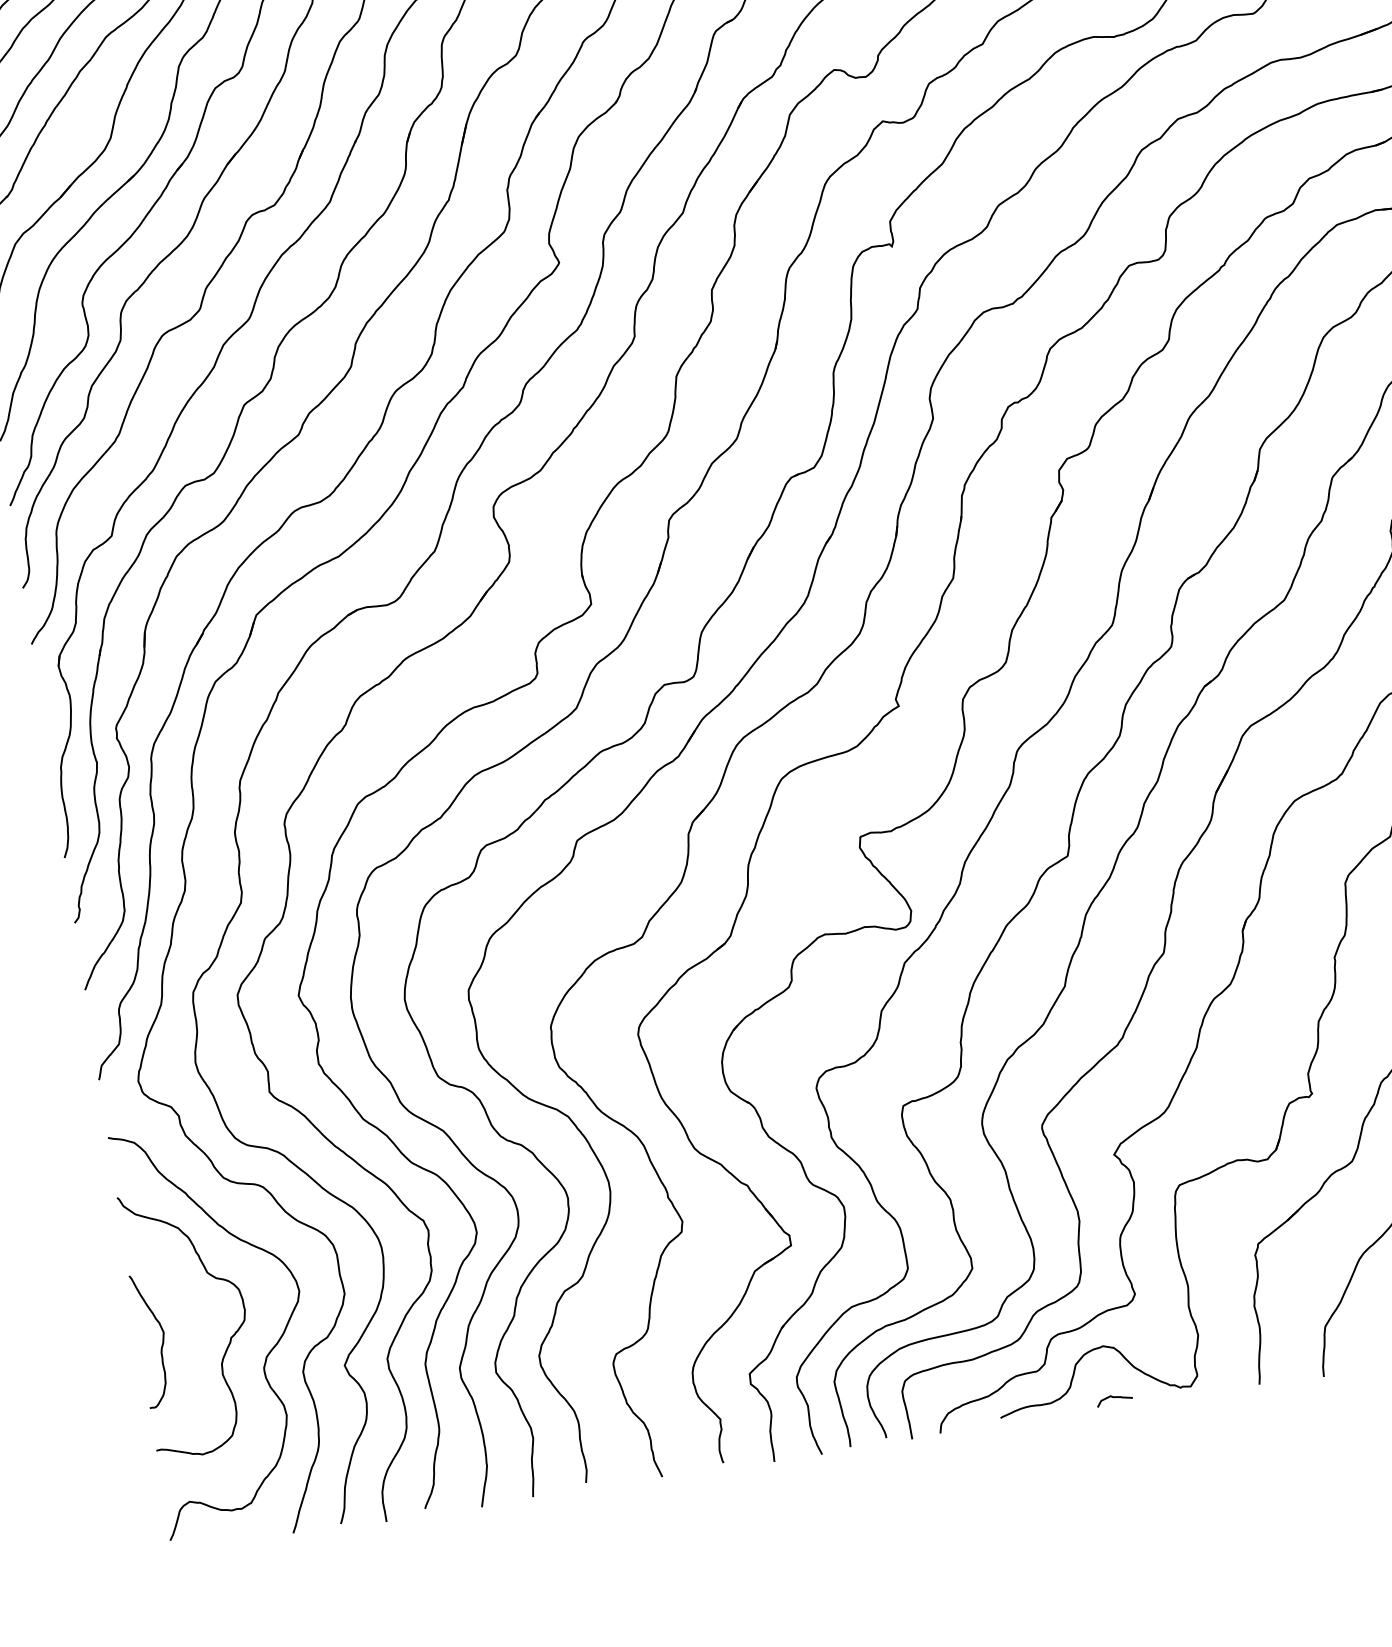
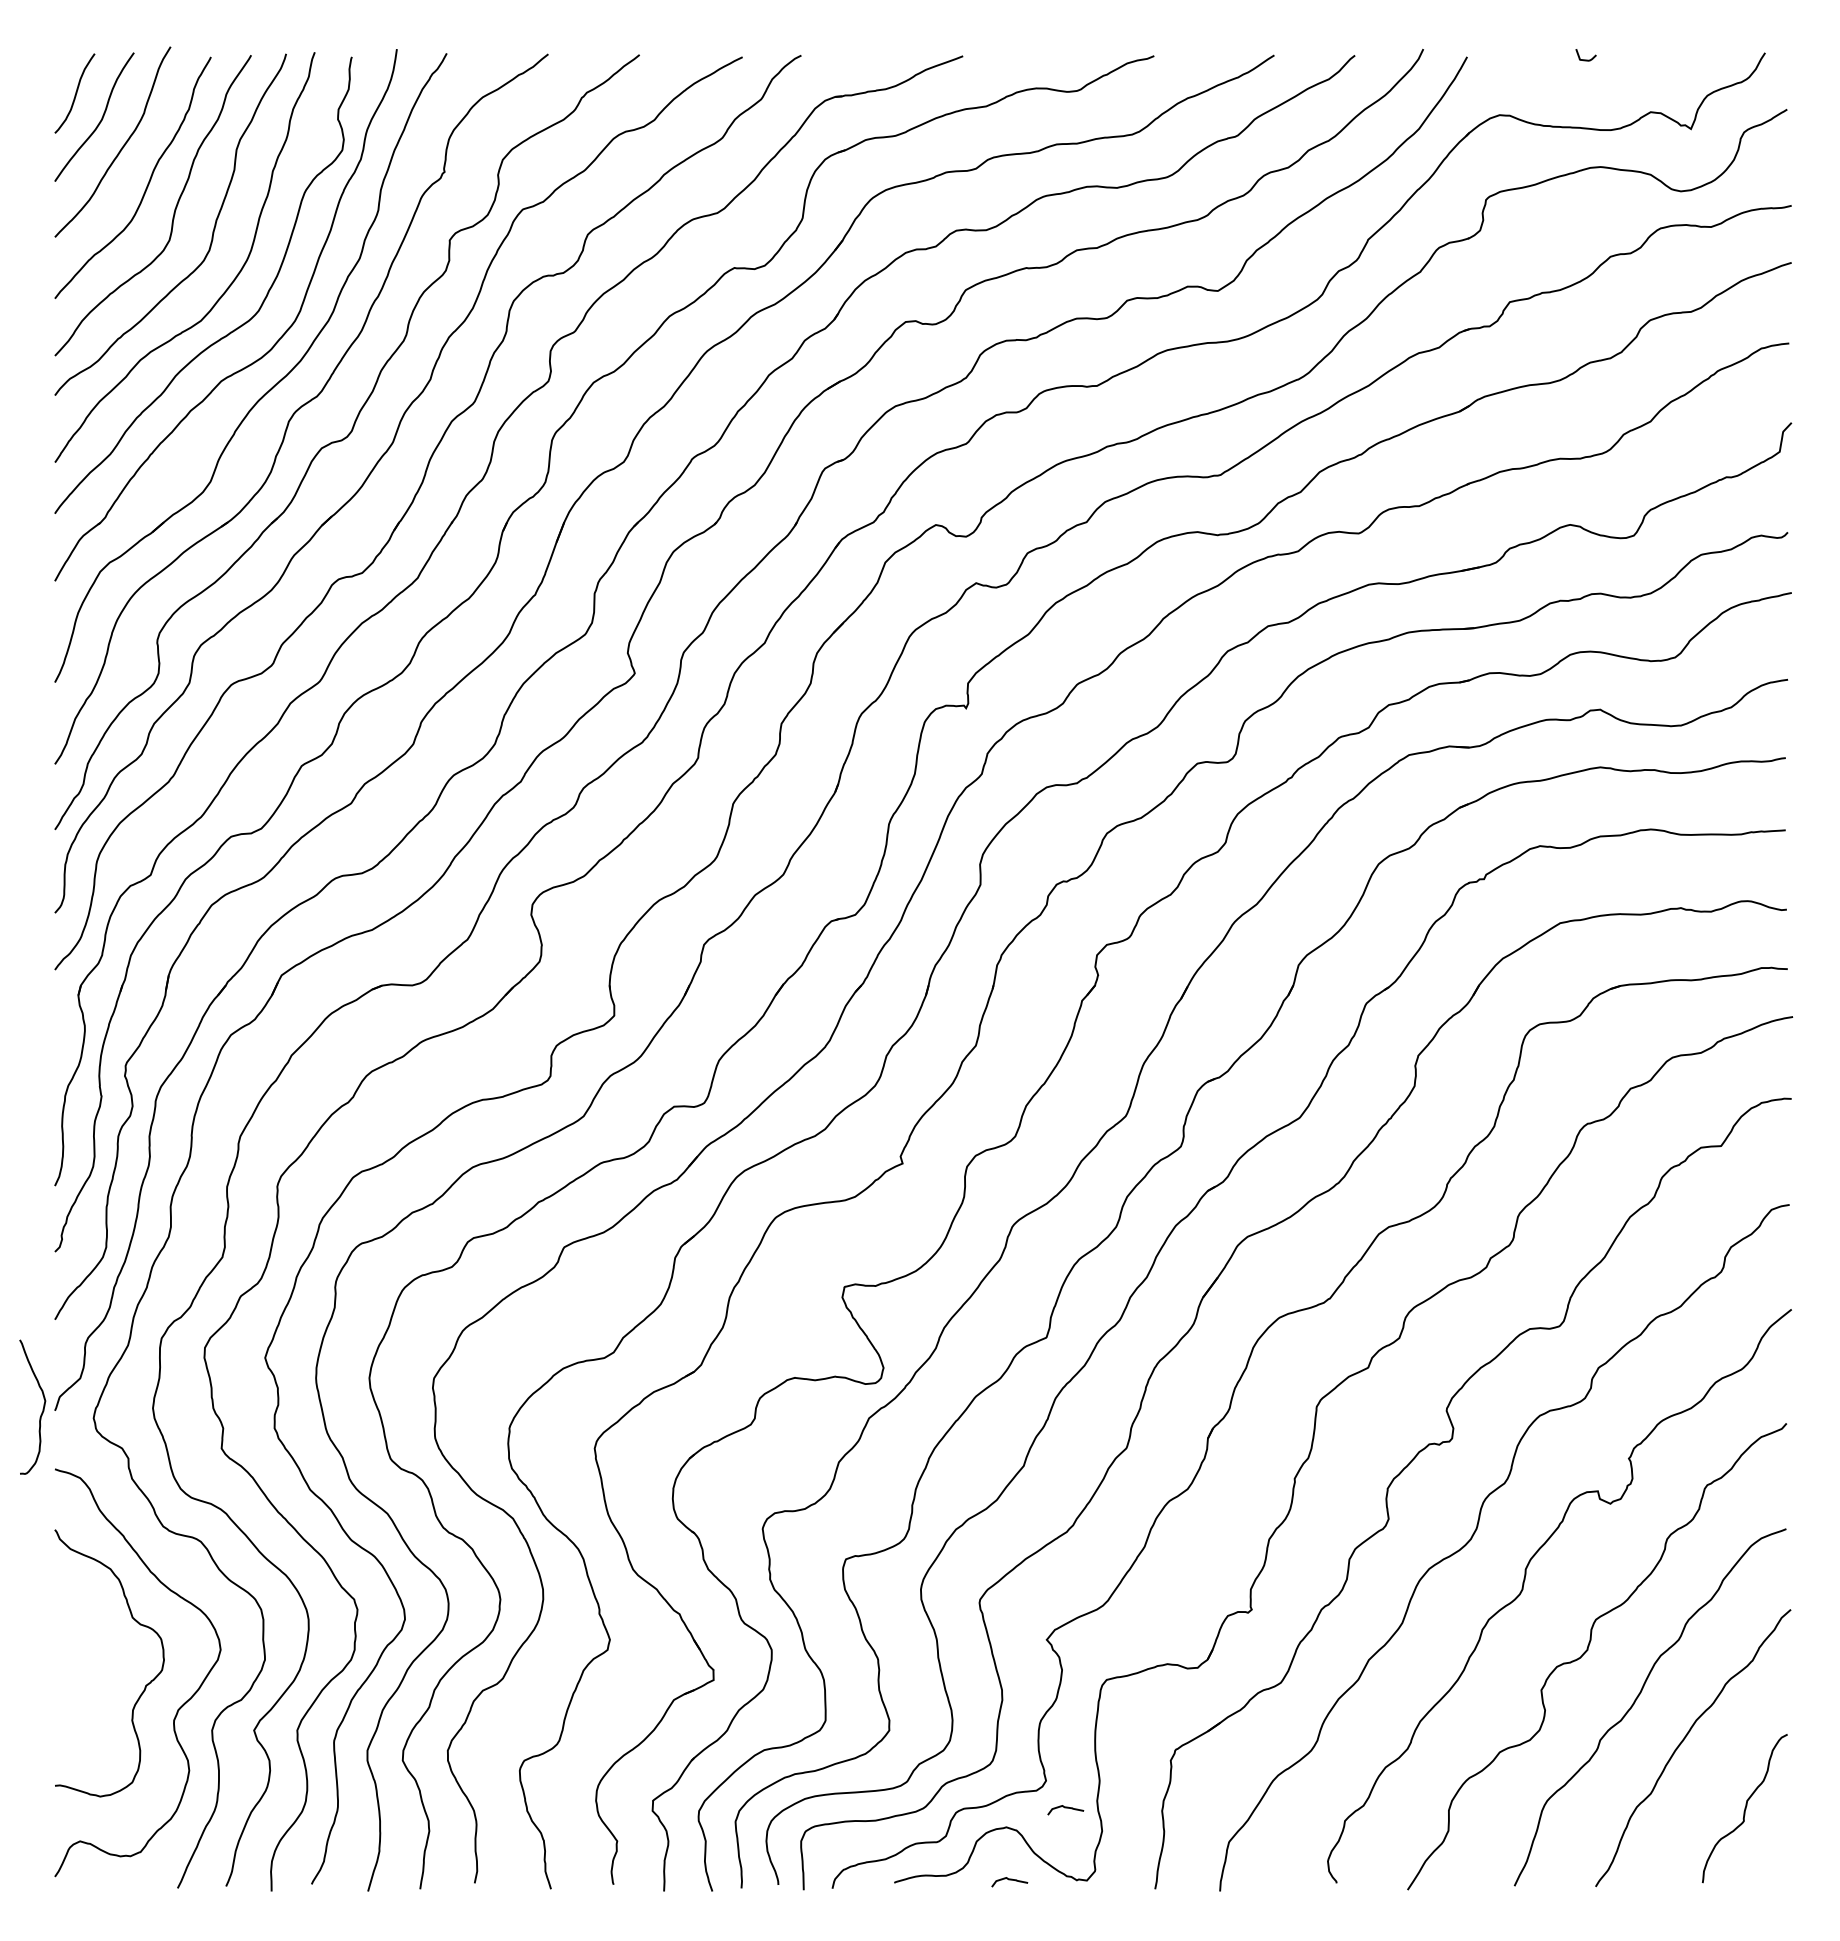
curve: (1158, 1318) -> (1065, 1808), added
curve: (162, 1341) -> (42, 1409), moved

